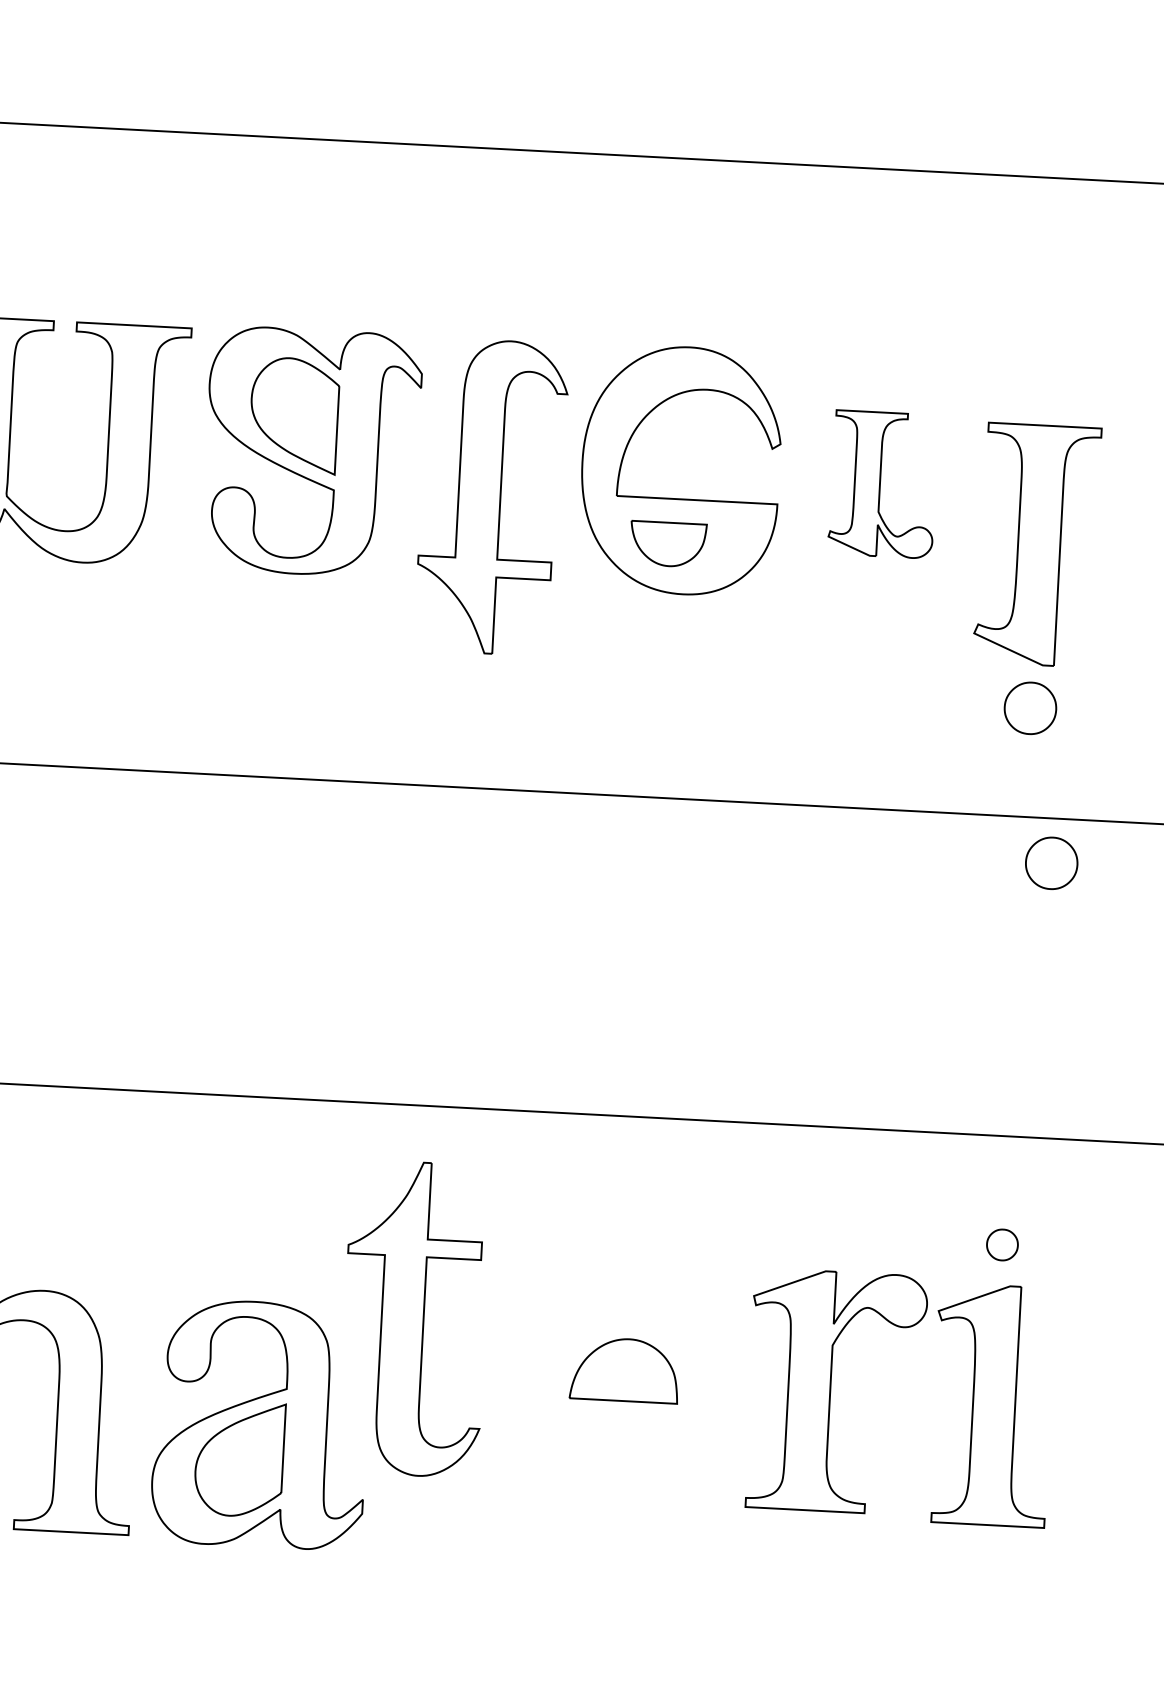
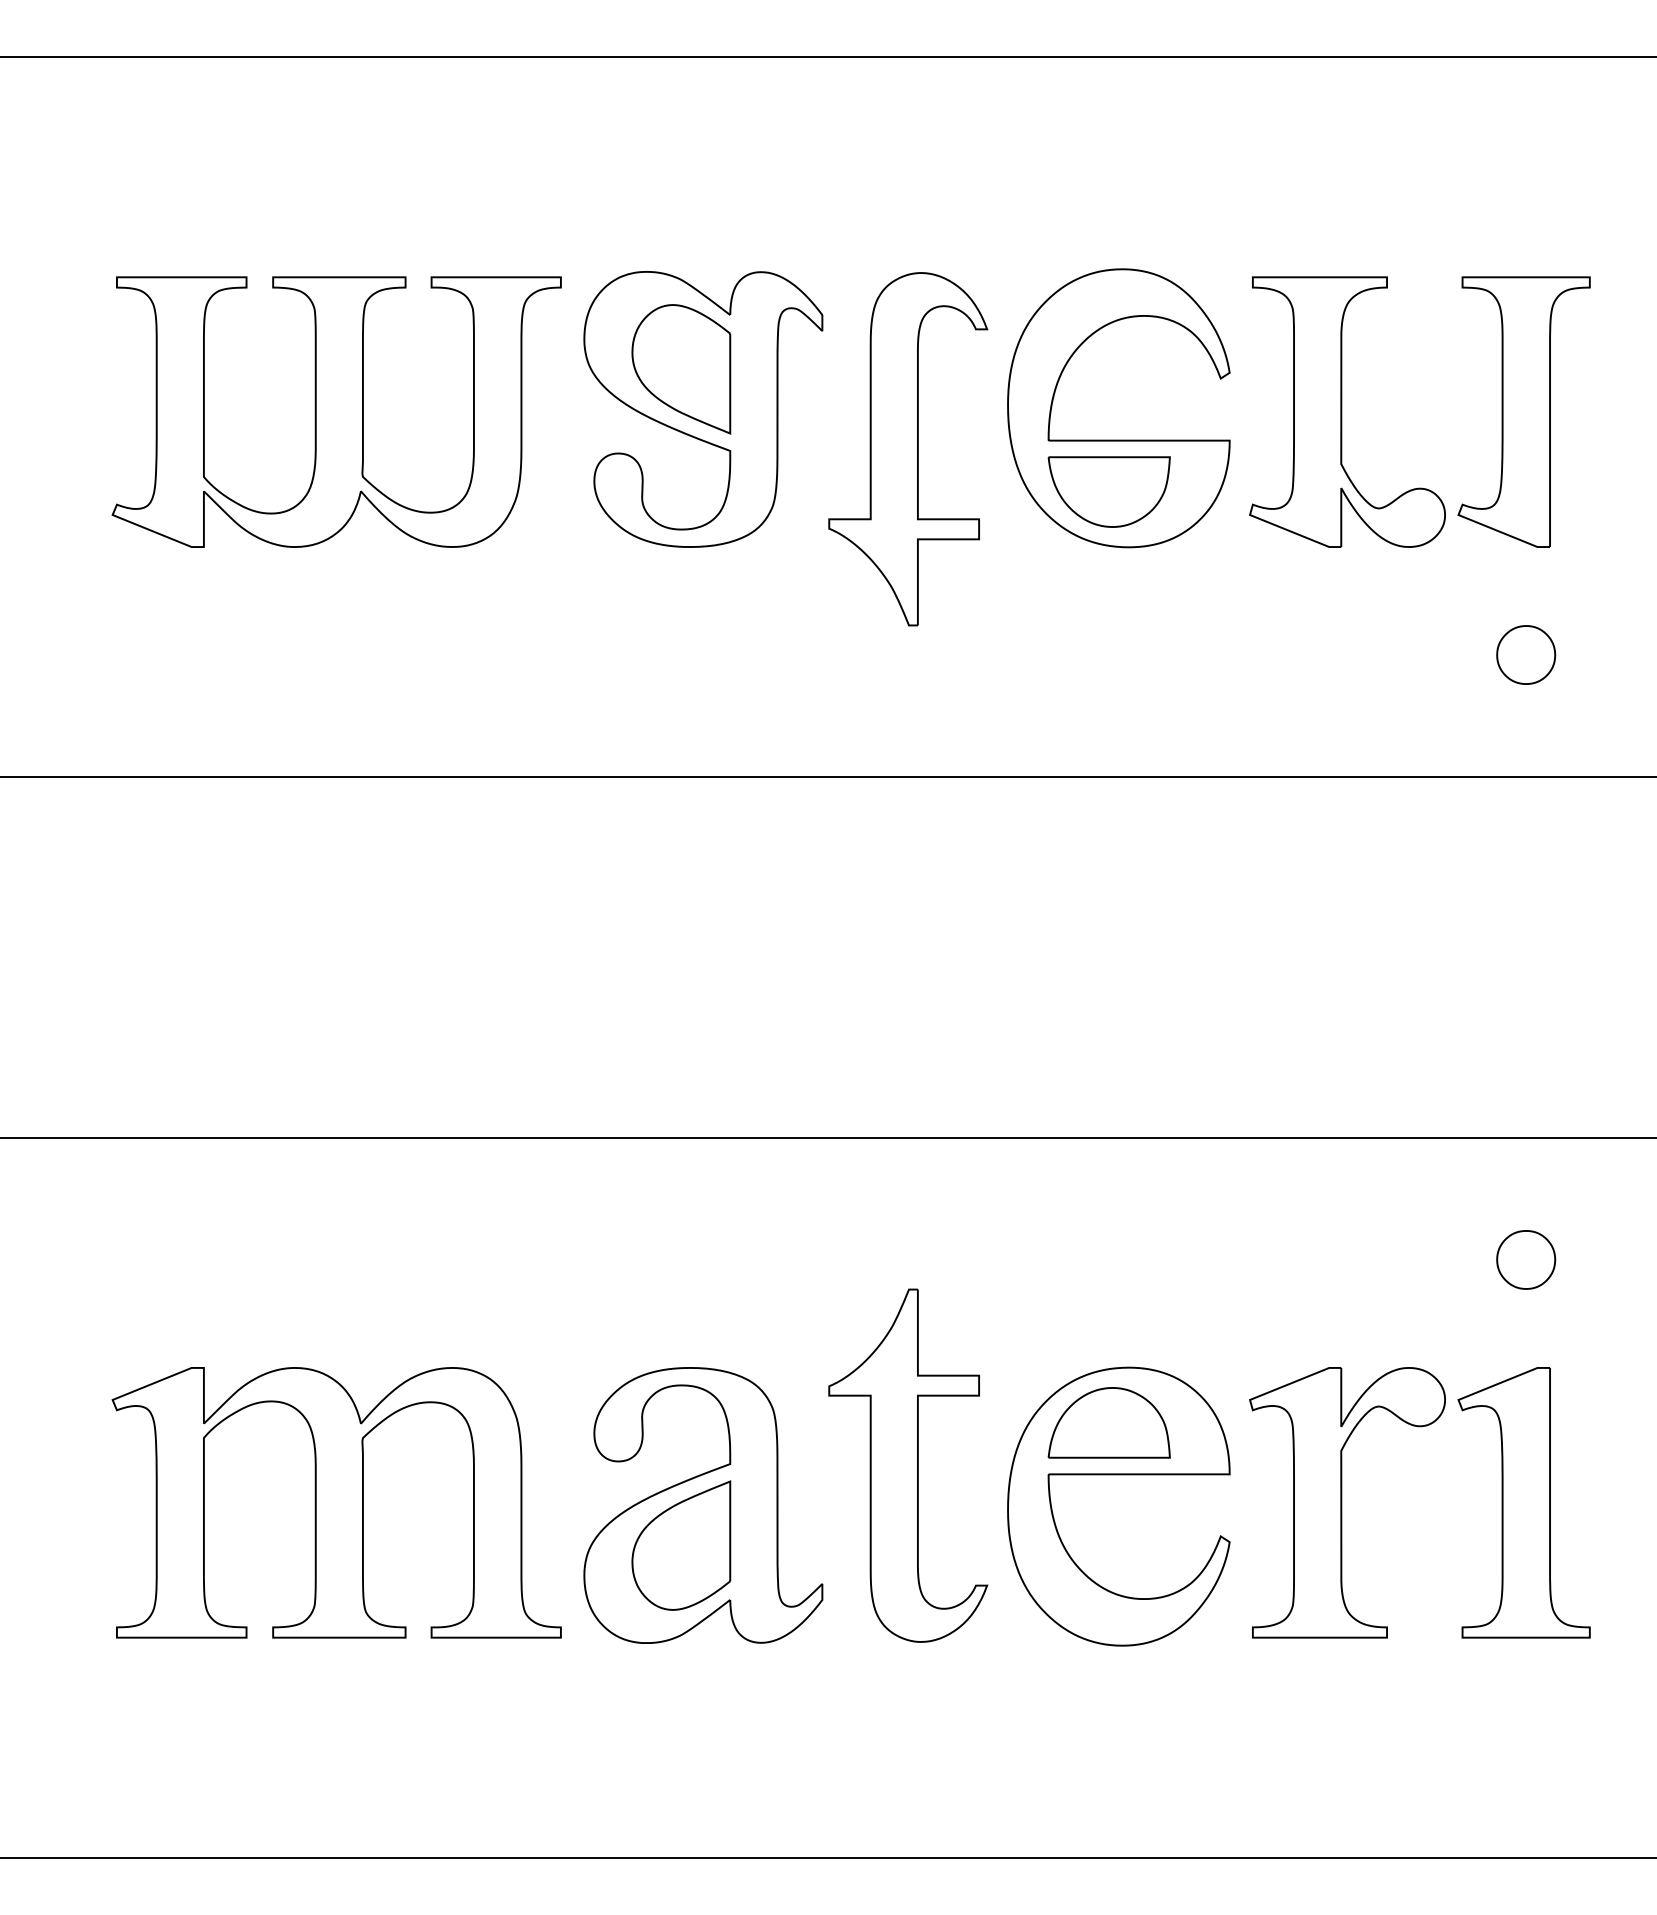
part: (883, 484) -> (1347, 411), size x1.67
part: (667, 543) -> (1108, 491), size x1.43
part: (1036, 544) -> (1523, 411), moved
part: (1052, 862) -> (1559, 827), removed
part: (1002, 1244) -> (1526, 1259), size x1.67
part: (415, 1318) -> (908, 1465), moved
part: (835, 1391) -> (1347, 1502), moved
part: (991, 1405) -> (1523, 1502), moved
part: (630, 1417) -> (1118, 1475), added

